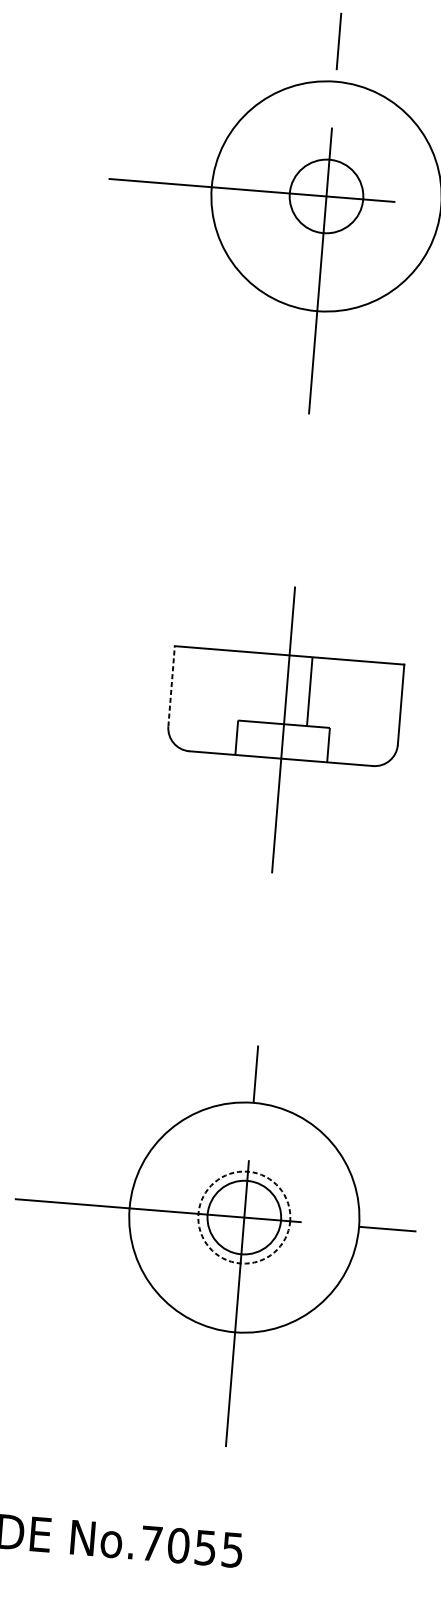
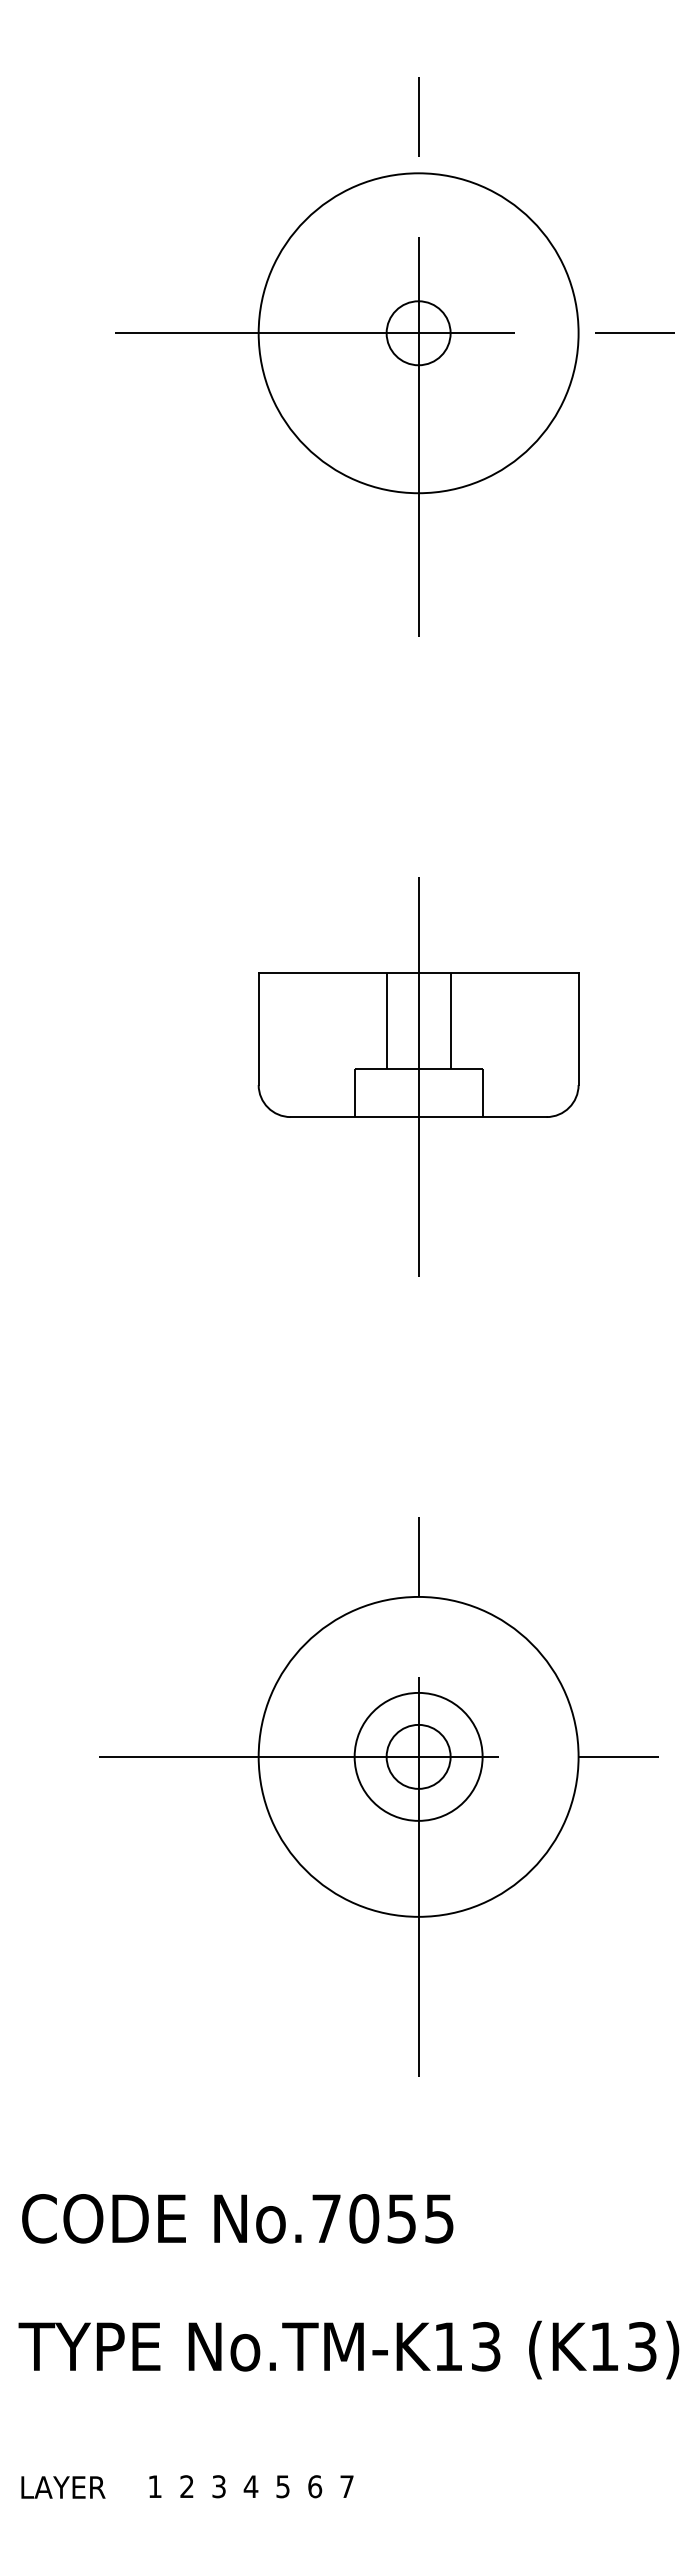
circle: (326, 196) -> (418, 333), size x0.62
line: (171, 686) -> (258, 1029), dashed -> solid
line: (263, 688) -> (386, 1021), added
circle: (244, 1217) -> (418, 1756), dashed -> solid
circle: (244, 1217) -> (418, 1756), size x0.62

